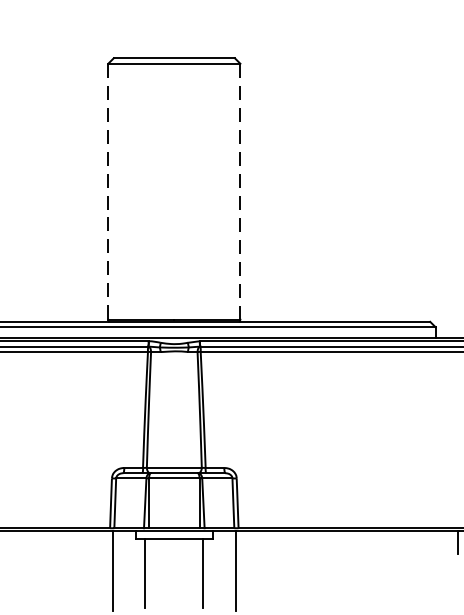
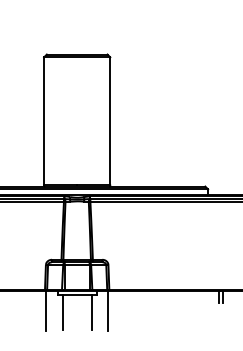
line: (240, 189) -> (110, 120), dashed -> solid
line: (109, 191) -> (44, 121), dashed -> solid

